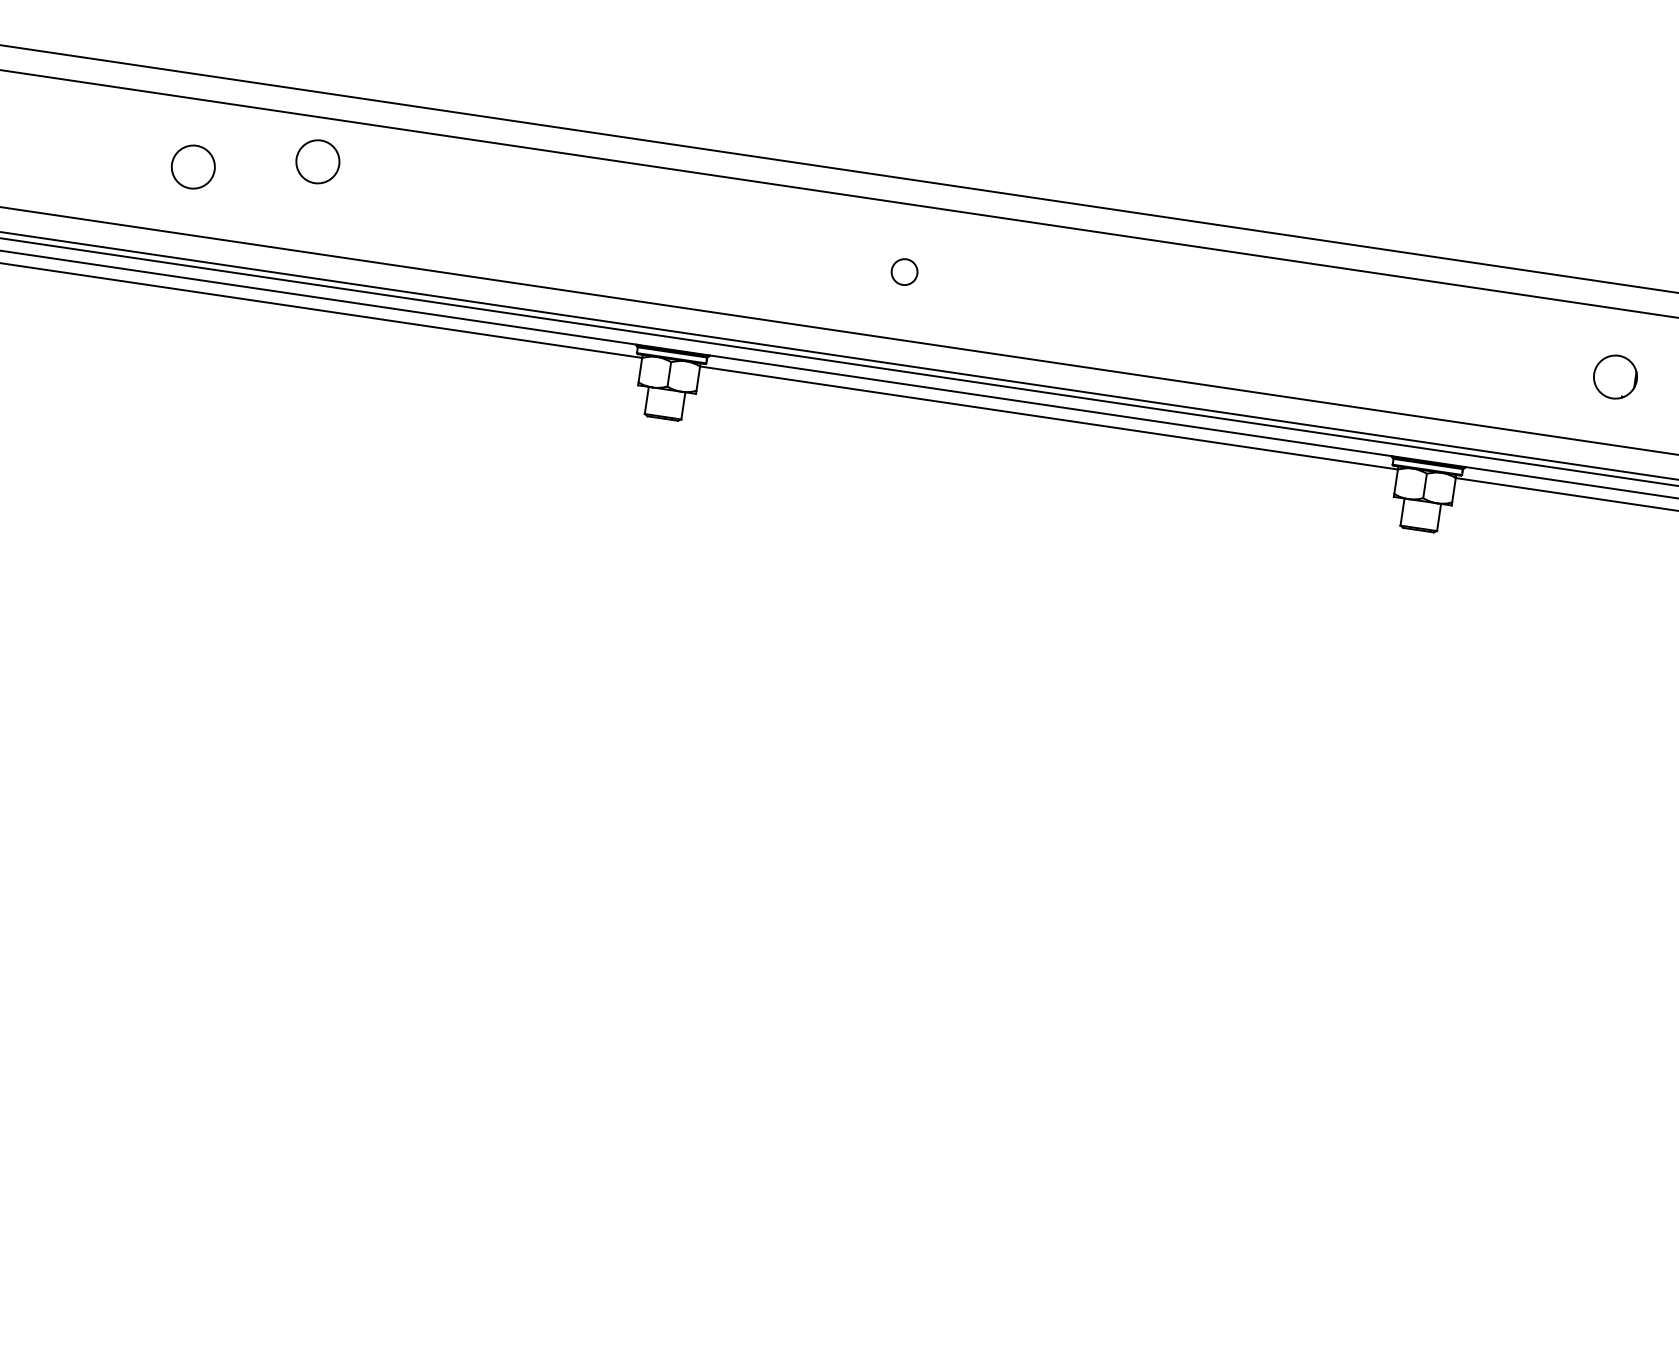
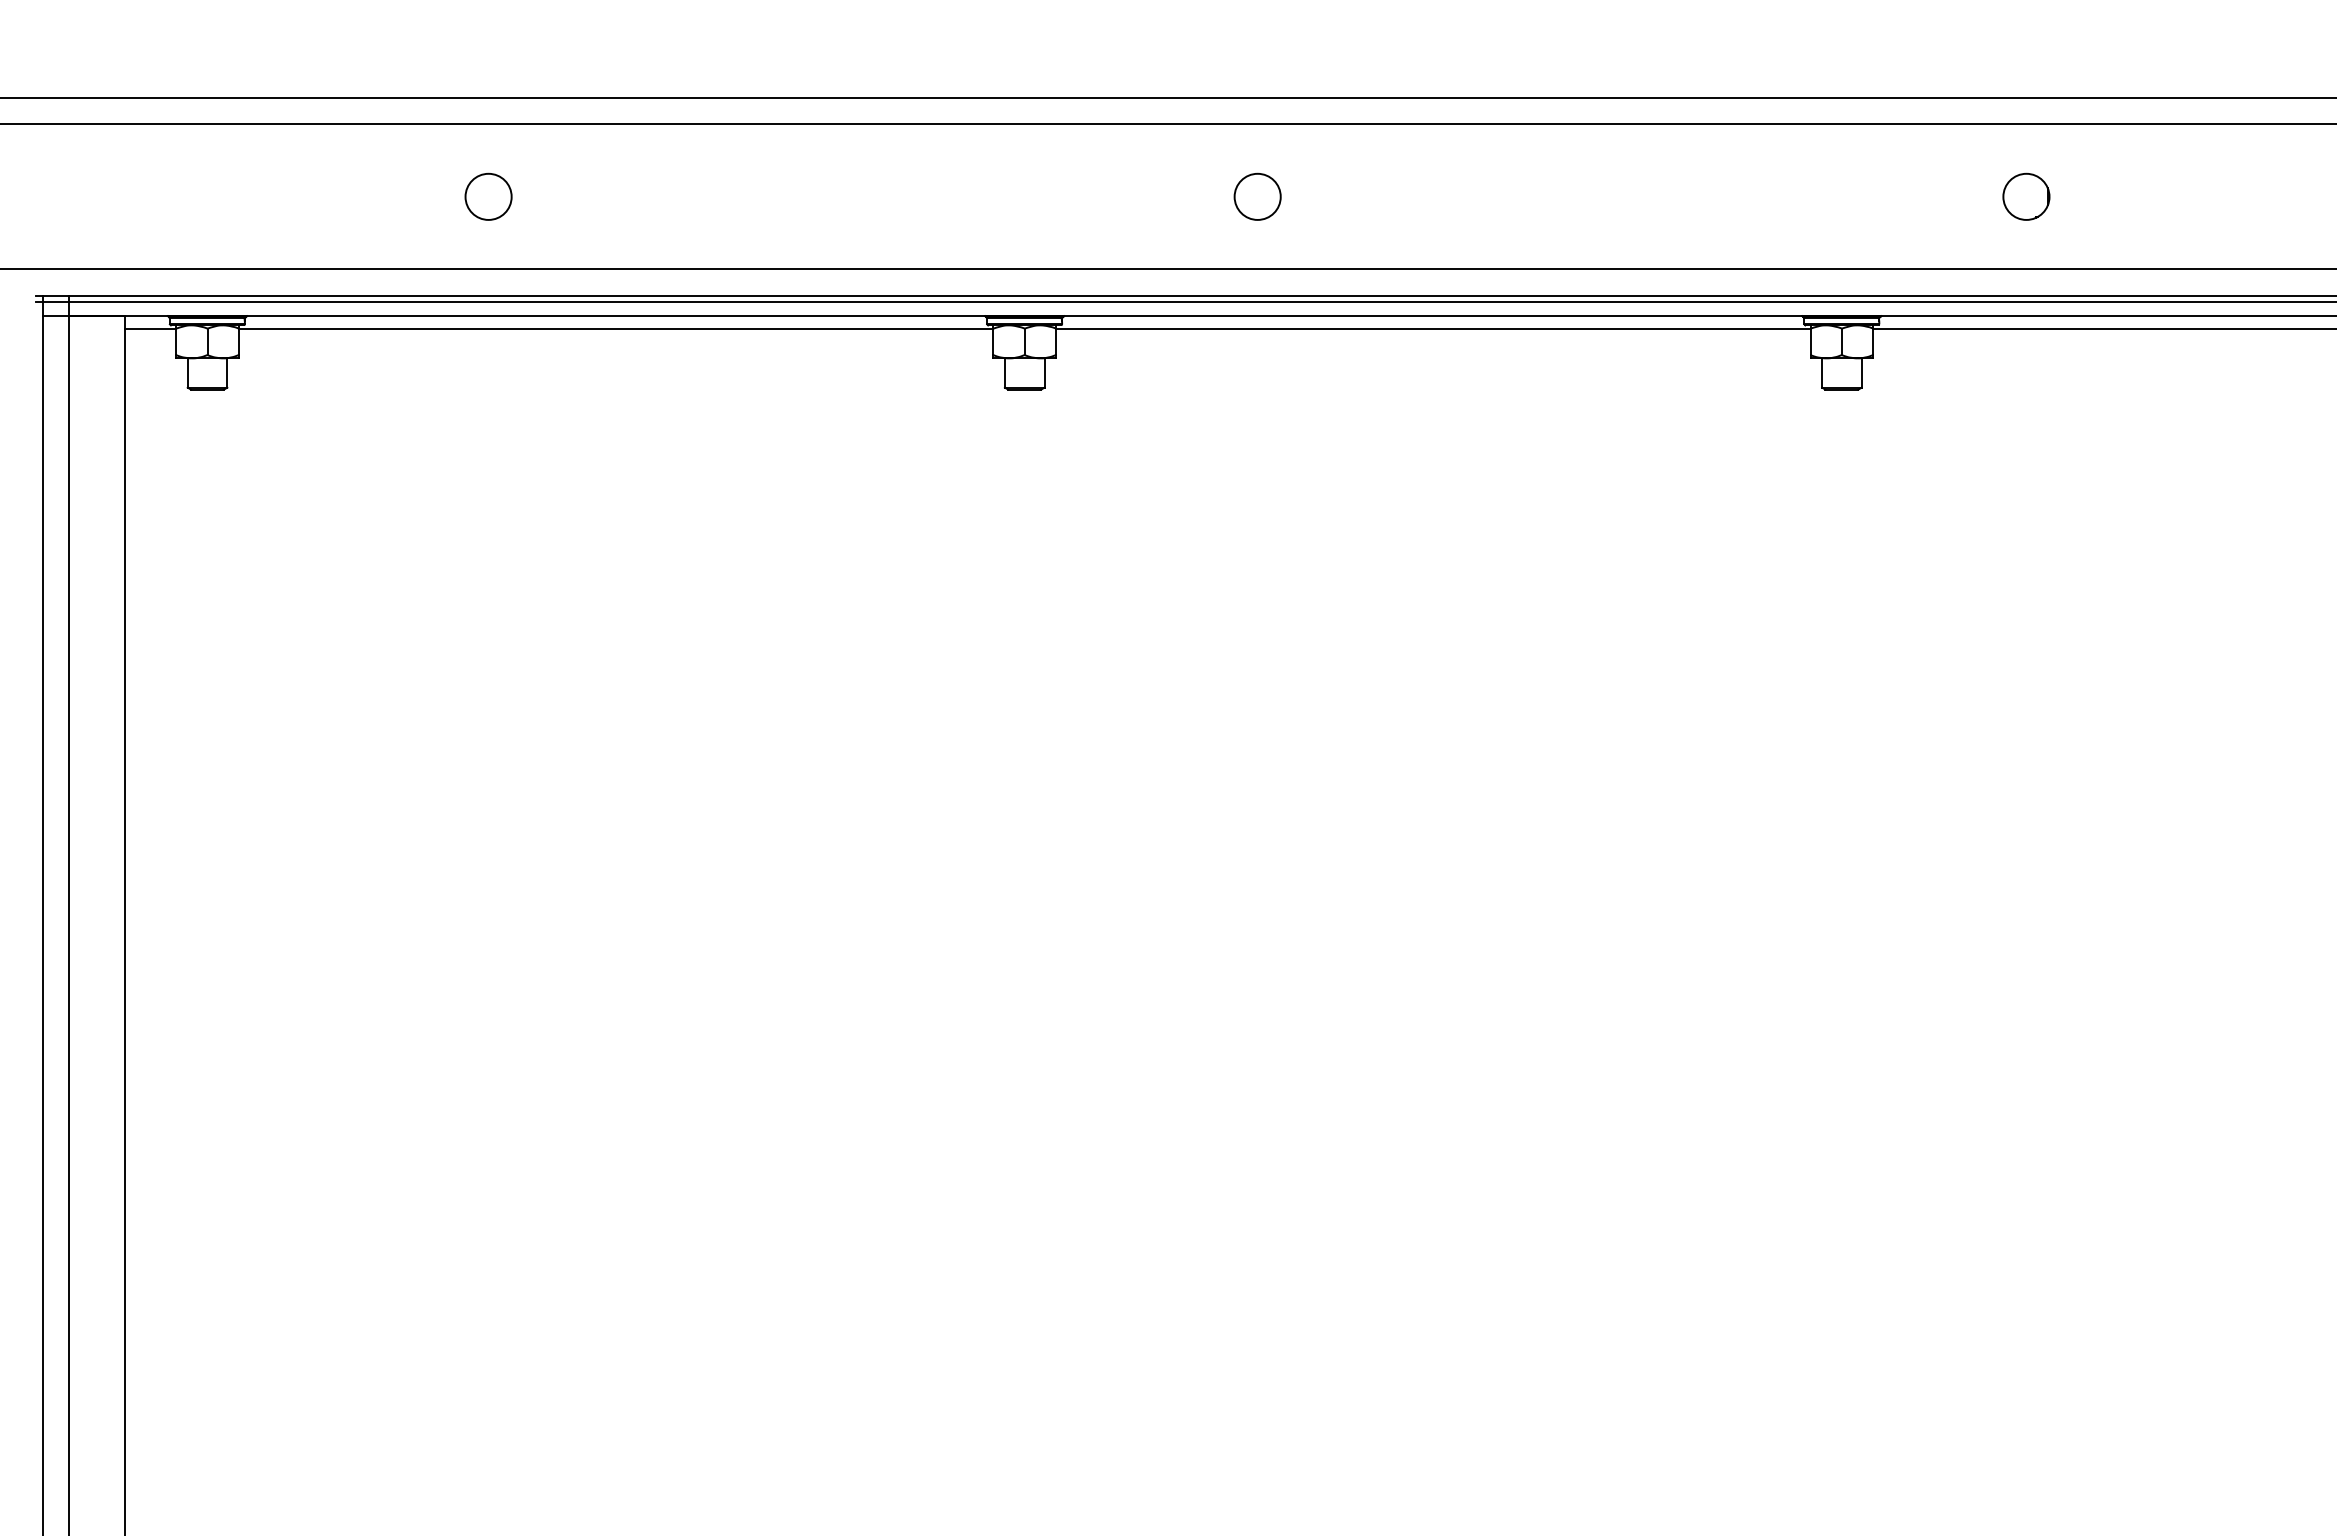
circle: (317, 161) -> (619, 171), removed
circle: (904, 271) -> (1257, 196), size x1.67

